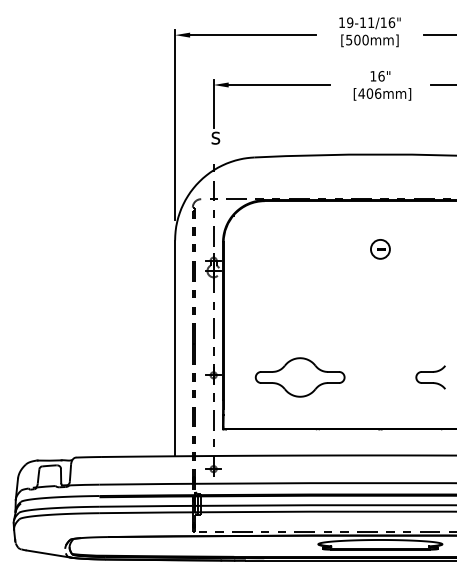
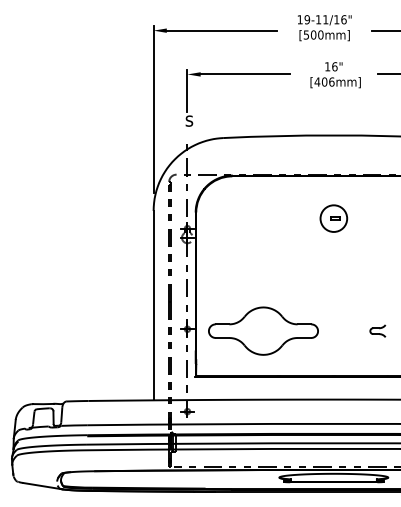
part: (380, 249) -> (333, 218), size x1.6
part: (299, 377) -> (262, 331), size x1.4
part: (430, 377) -> (377, 331), size x0.6

